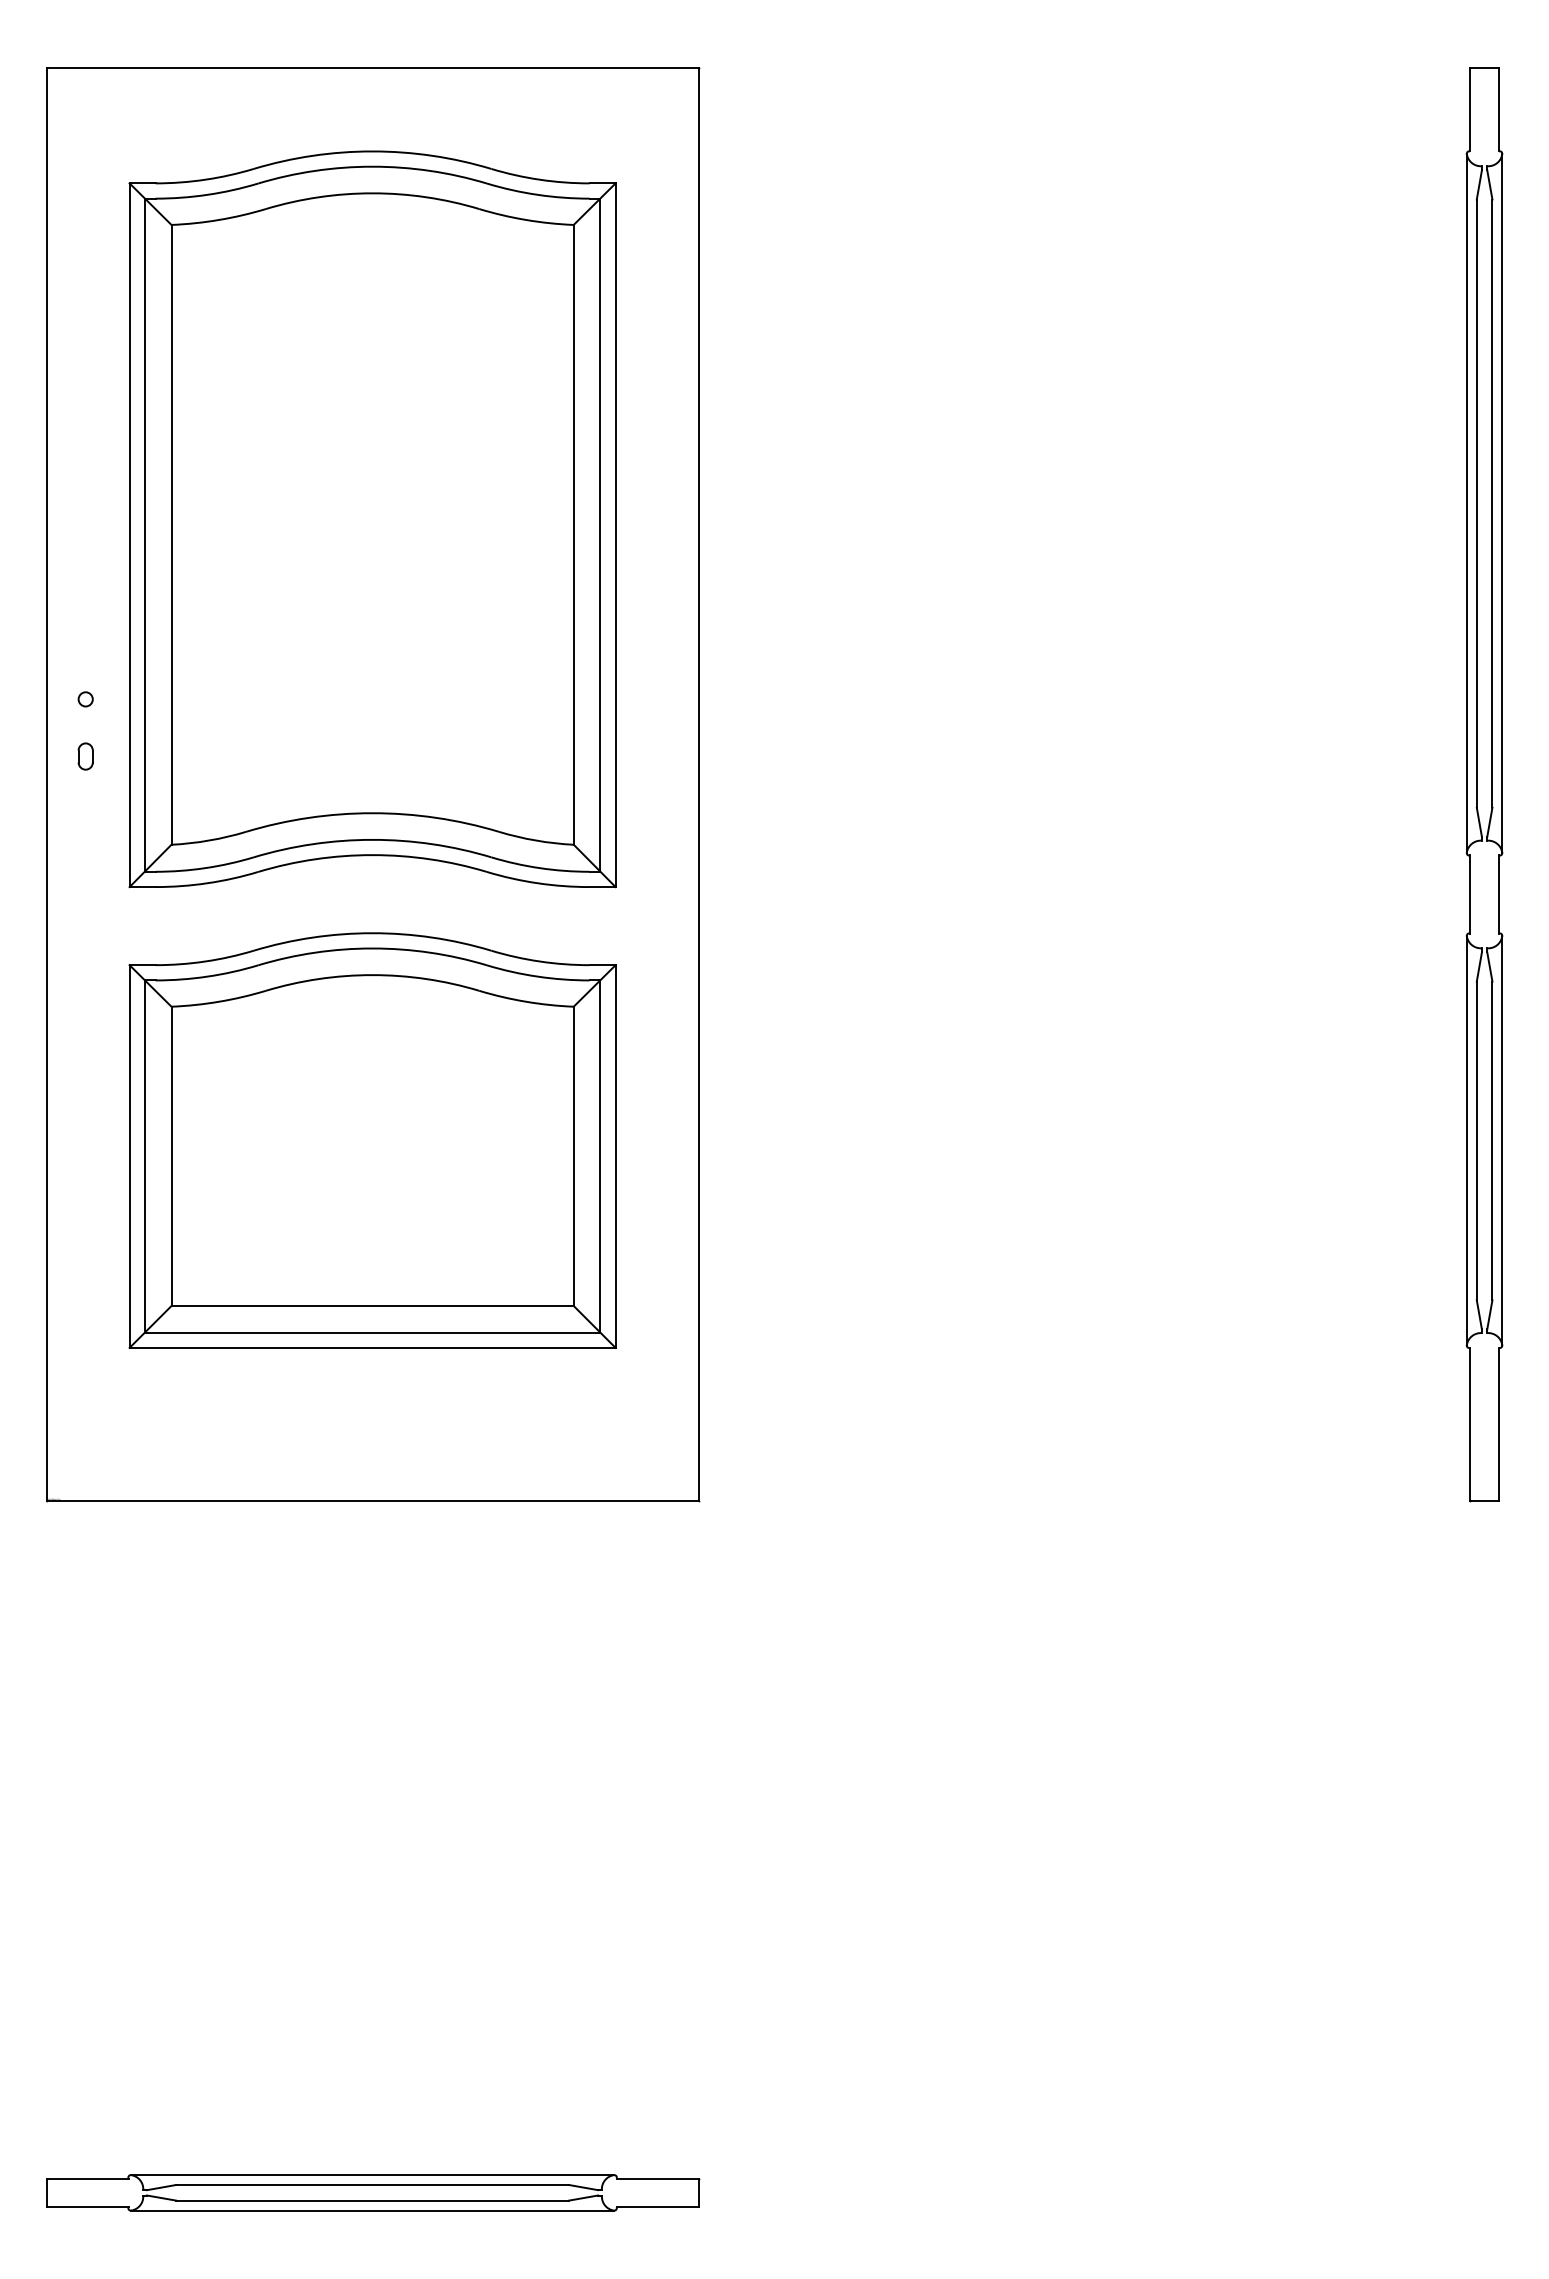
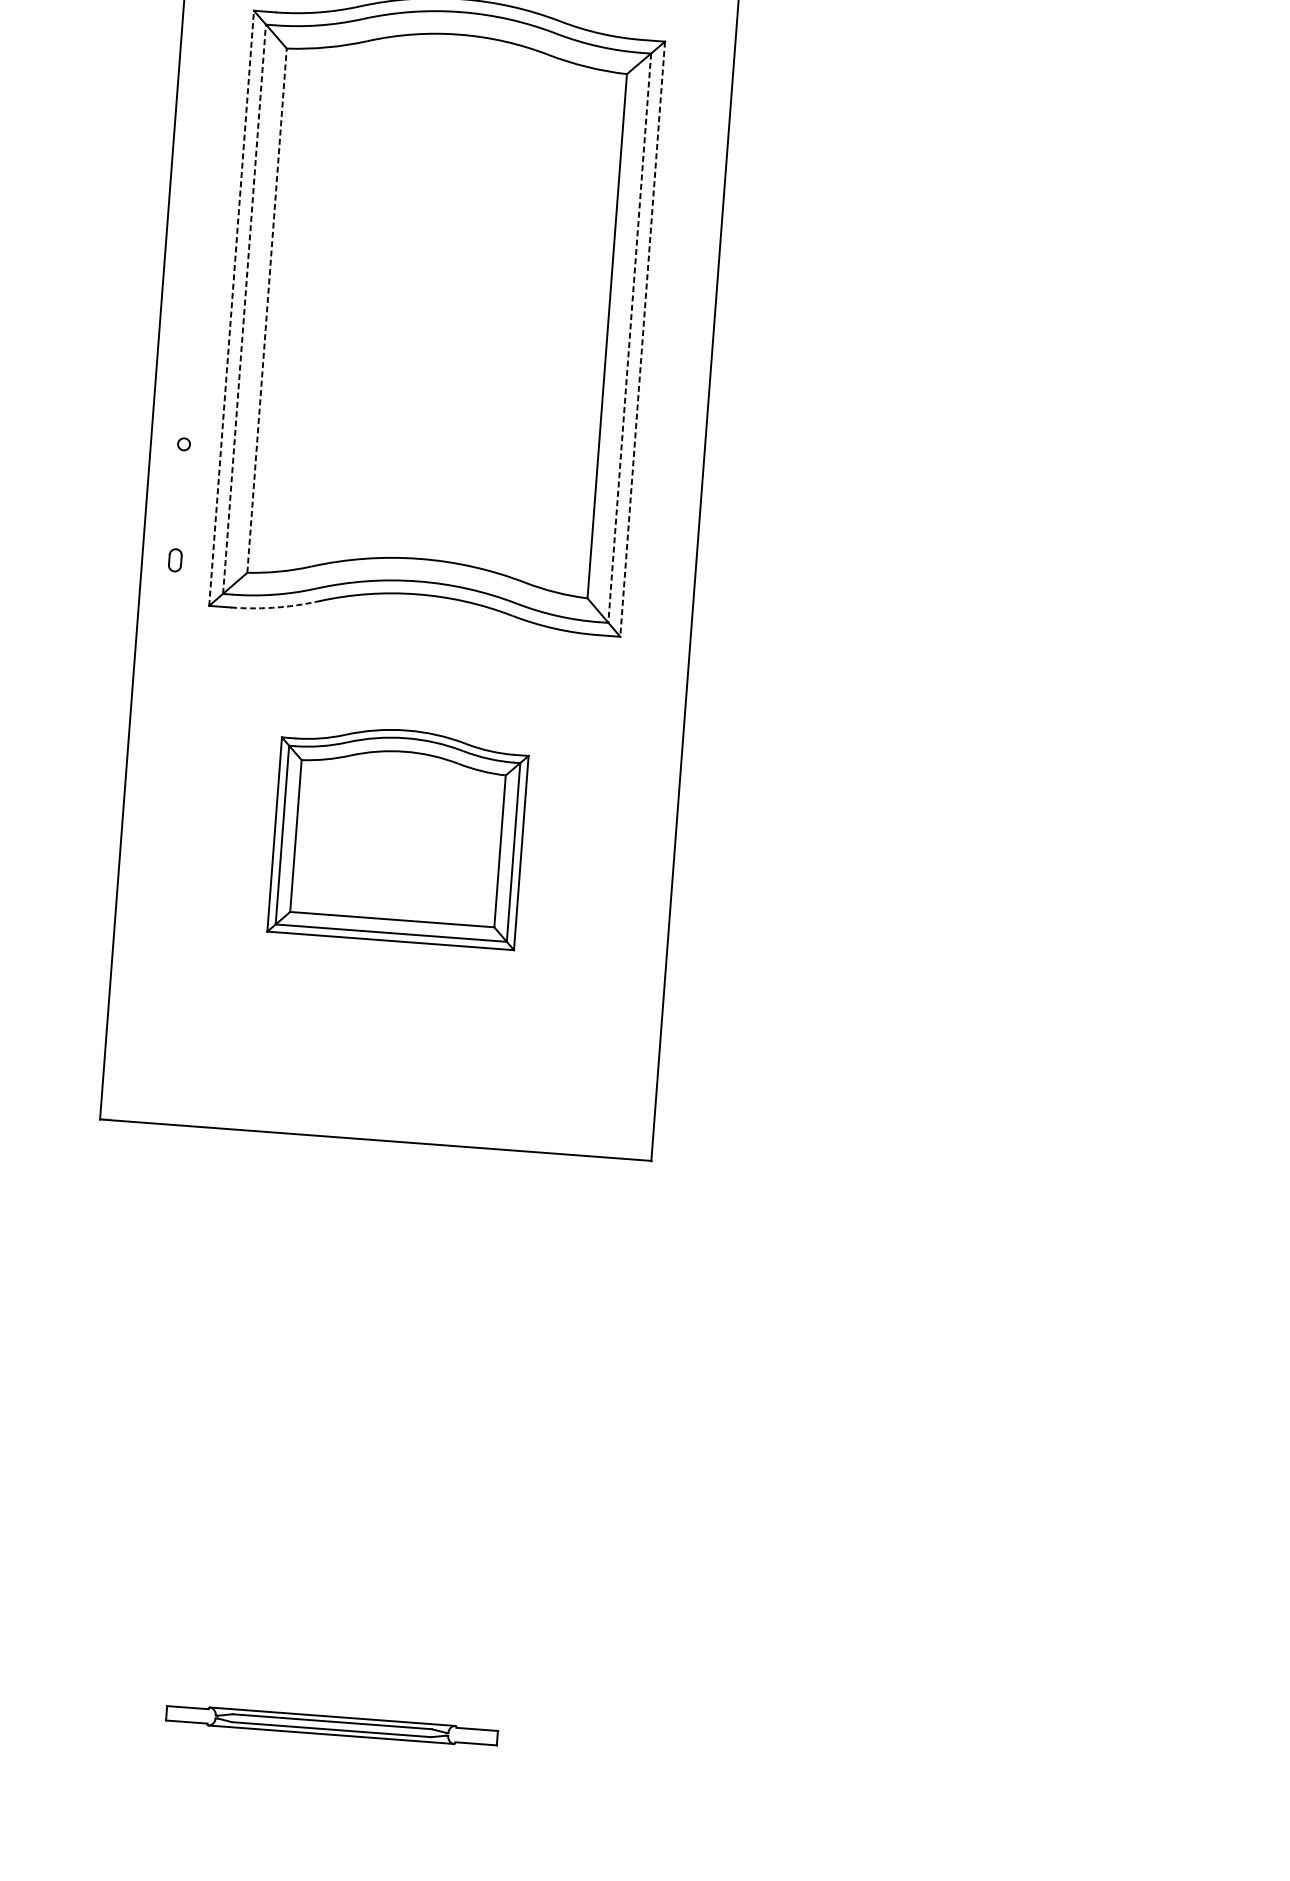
line: (171, 534) -> (267, 310), solid -> dashed
line: (129, 535) -> (231, 308), solid -> dashed
line: (144, 535) -> (244, 309), solid -> dashed
line: (600, 535) -> (629, 338), solid -> dashed
line: (615, 535) -> (642, 339), solid -> dashed
part: (85, 756) -> (175, 560), moved
arc: (207, 883) -> (275, 607), solid -> dashed
part: (372, 1140) -> (398, 835), size x0.6
part: (373, 2192) -> (332, 1725), size x0.6

